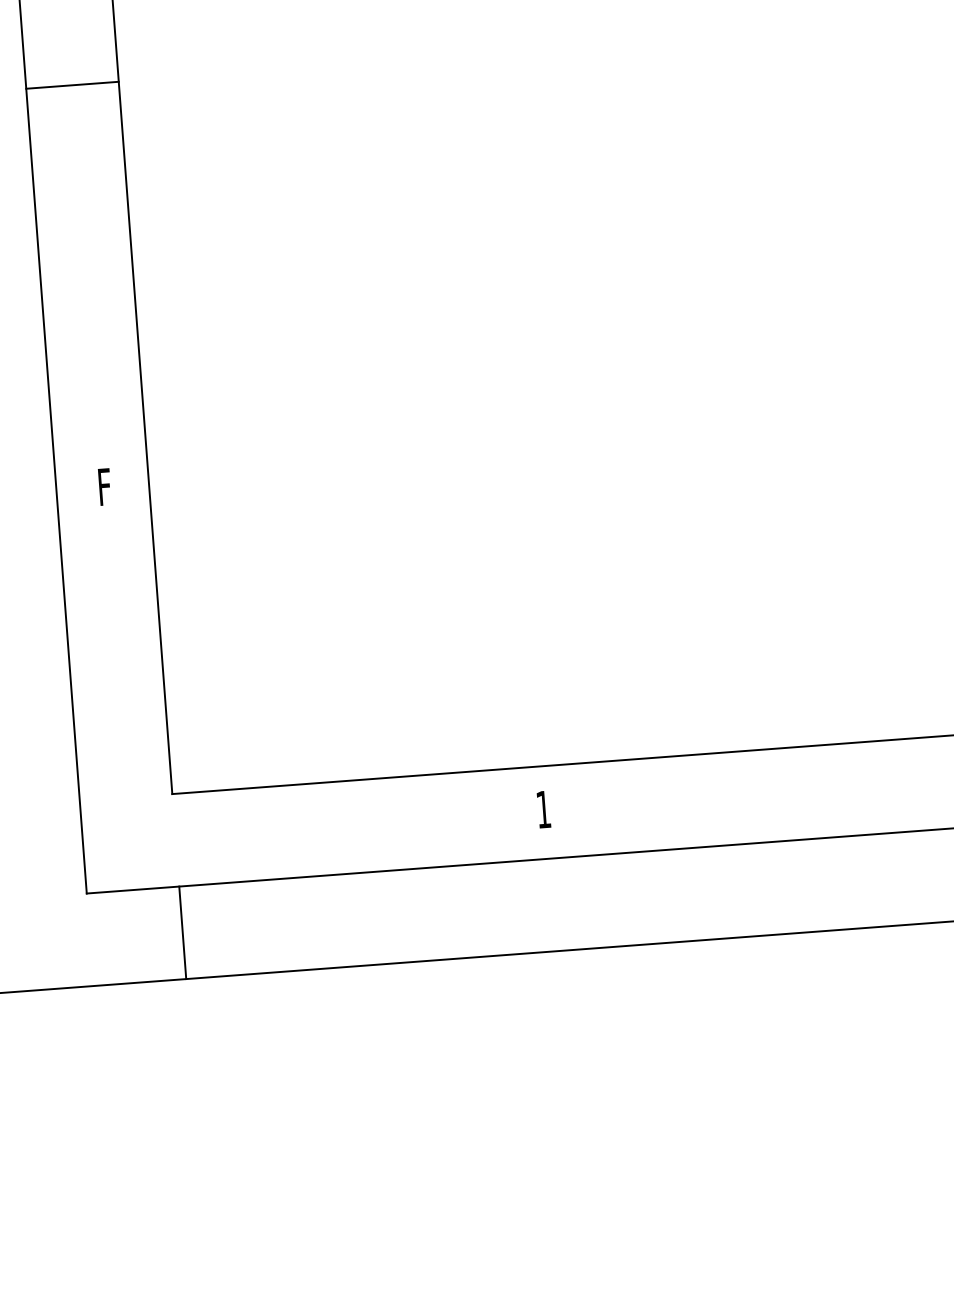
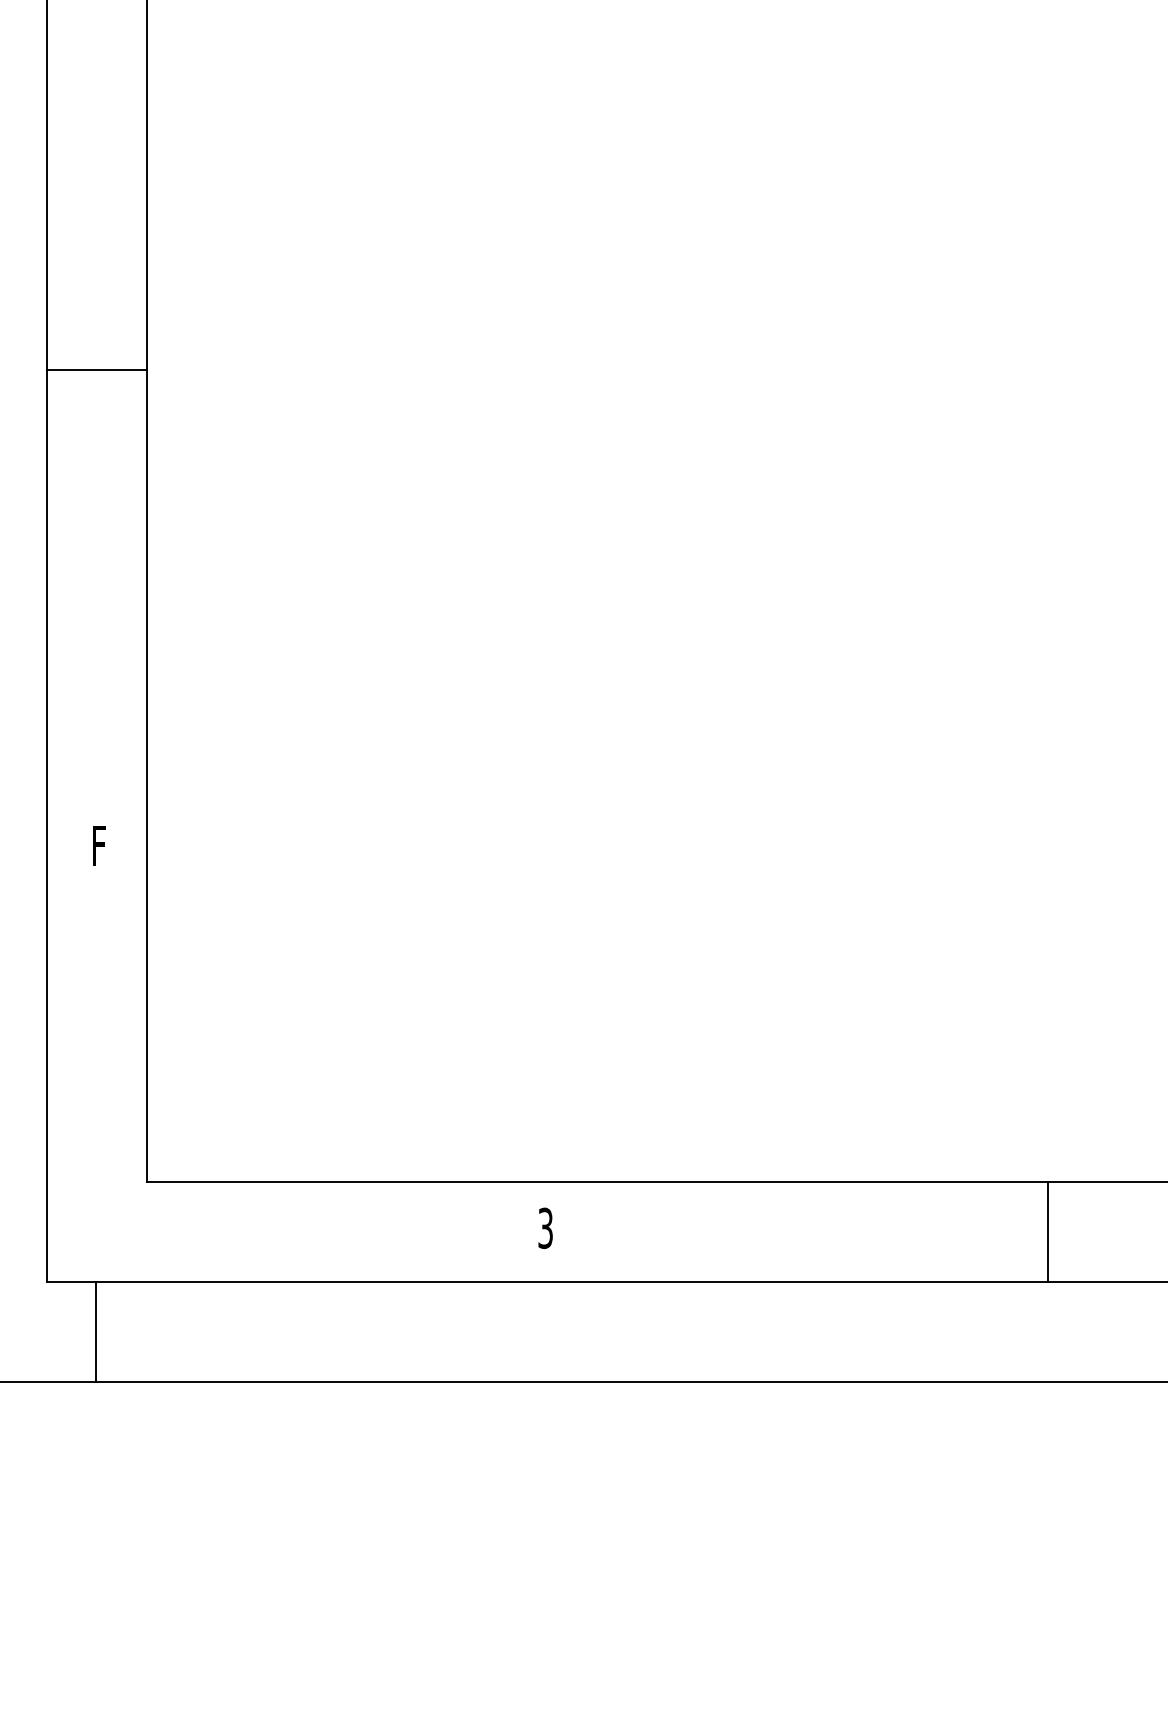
line: (72, 85) -> (97, 369), moved
text: (543, 809) -> (545, 1228), 1 -> 3
line: (182, 932) -> (96, 1331), moved

